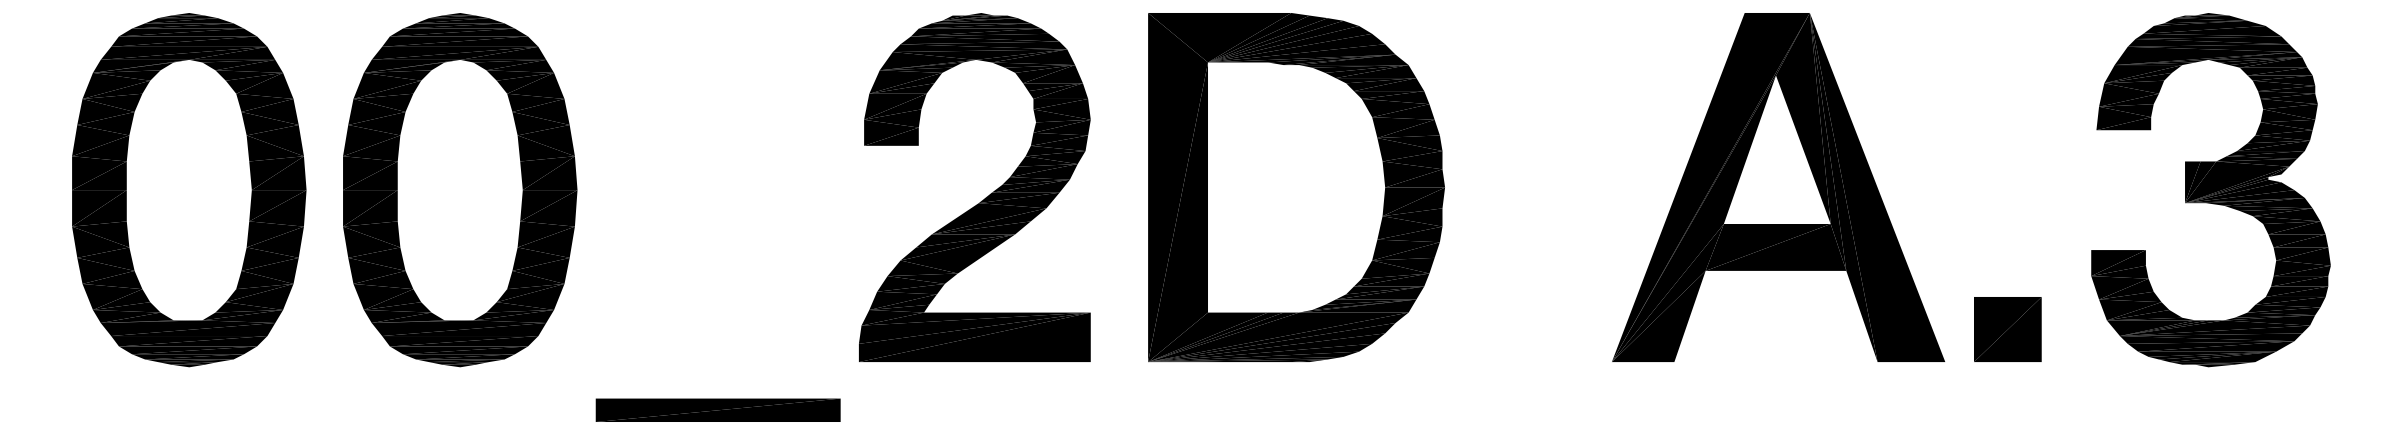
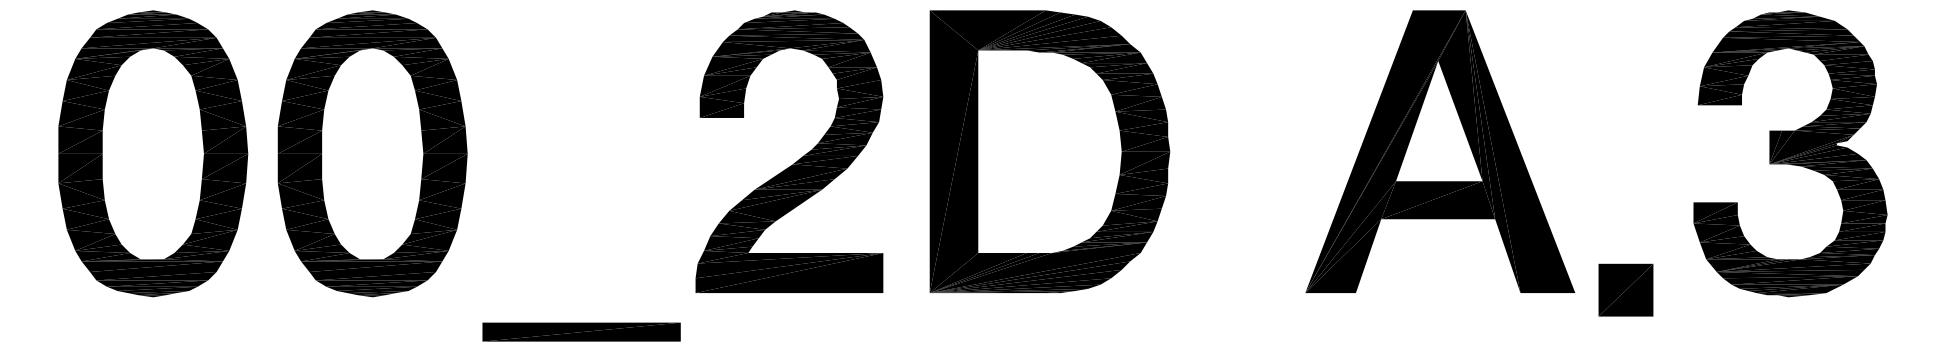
part: (2007, 329) -> (1625, 290), moved

